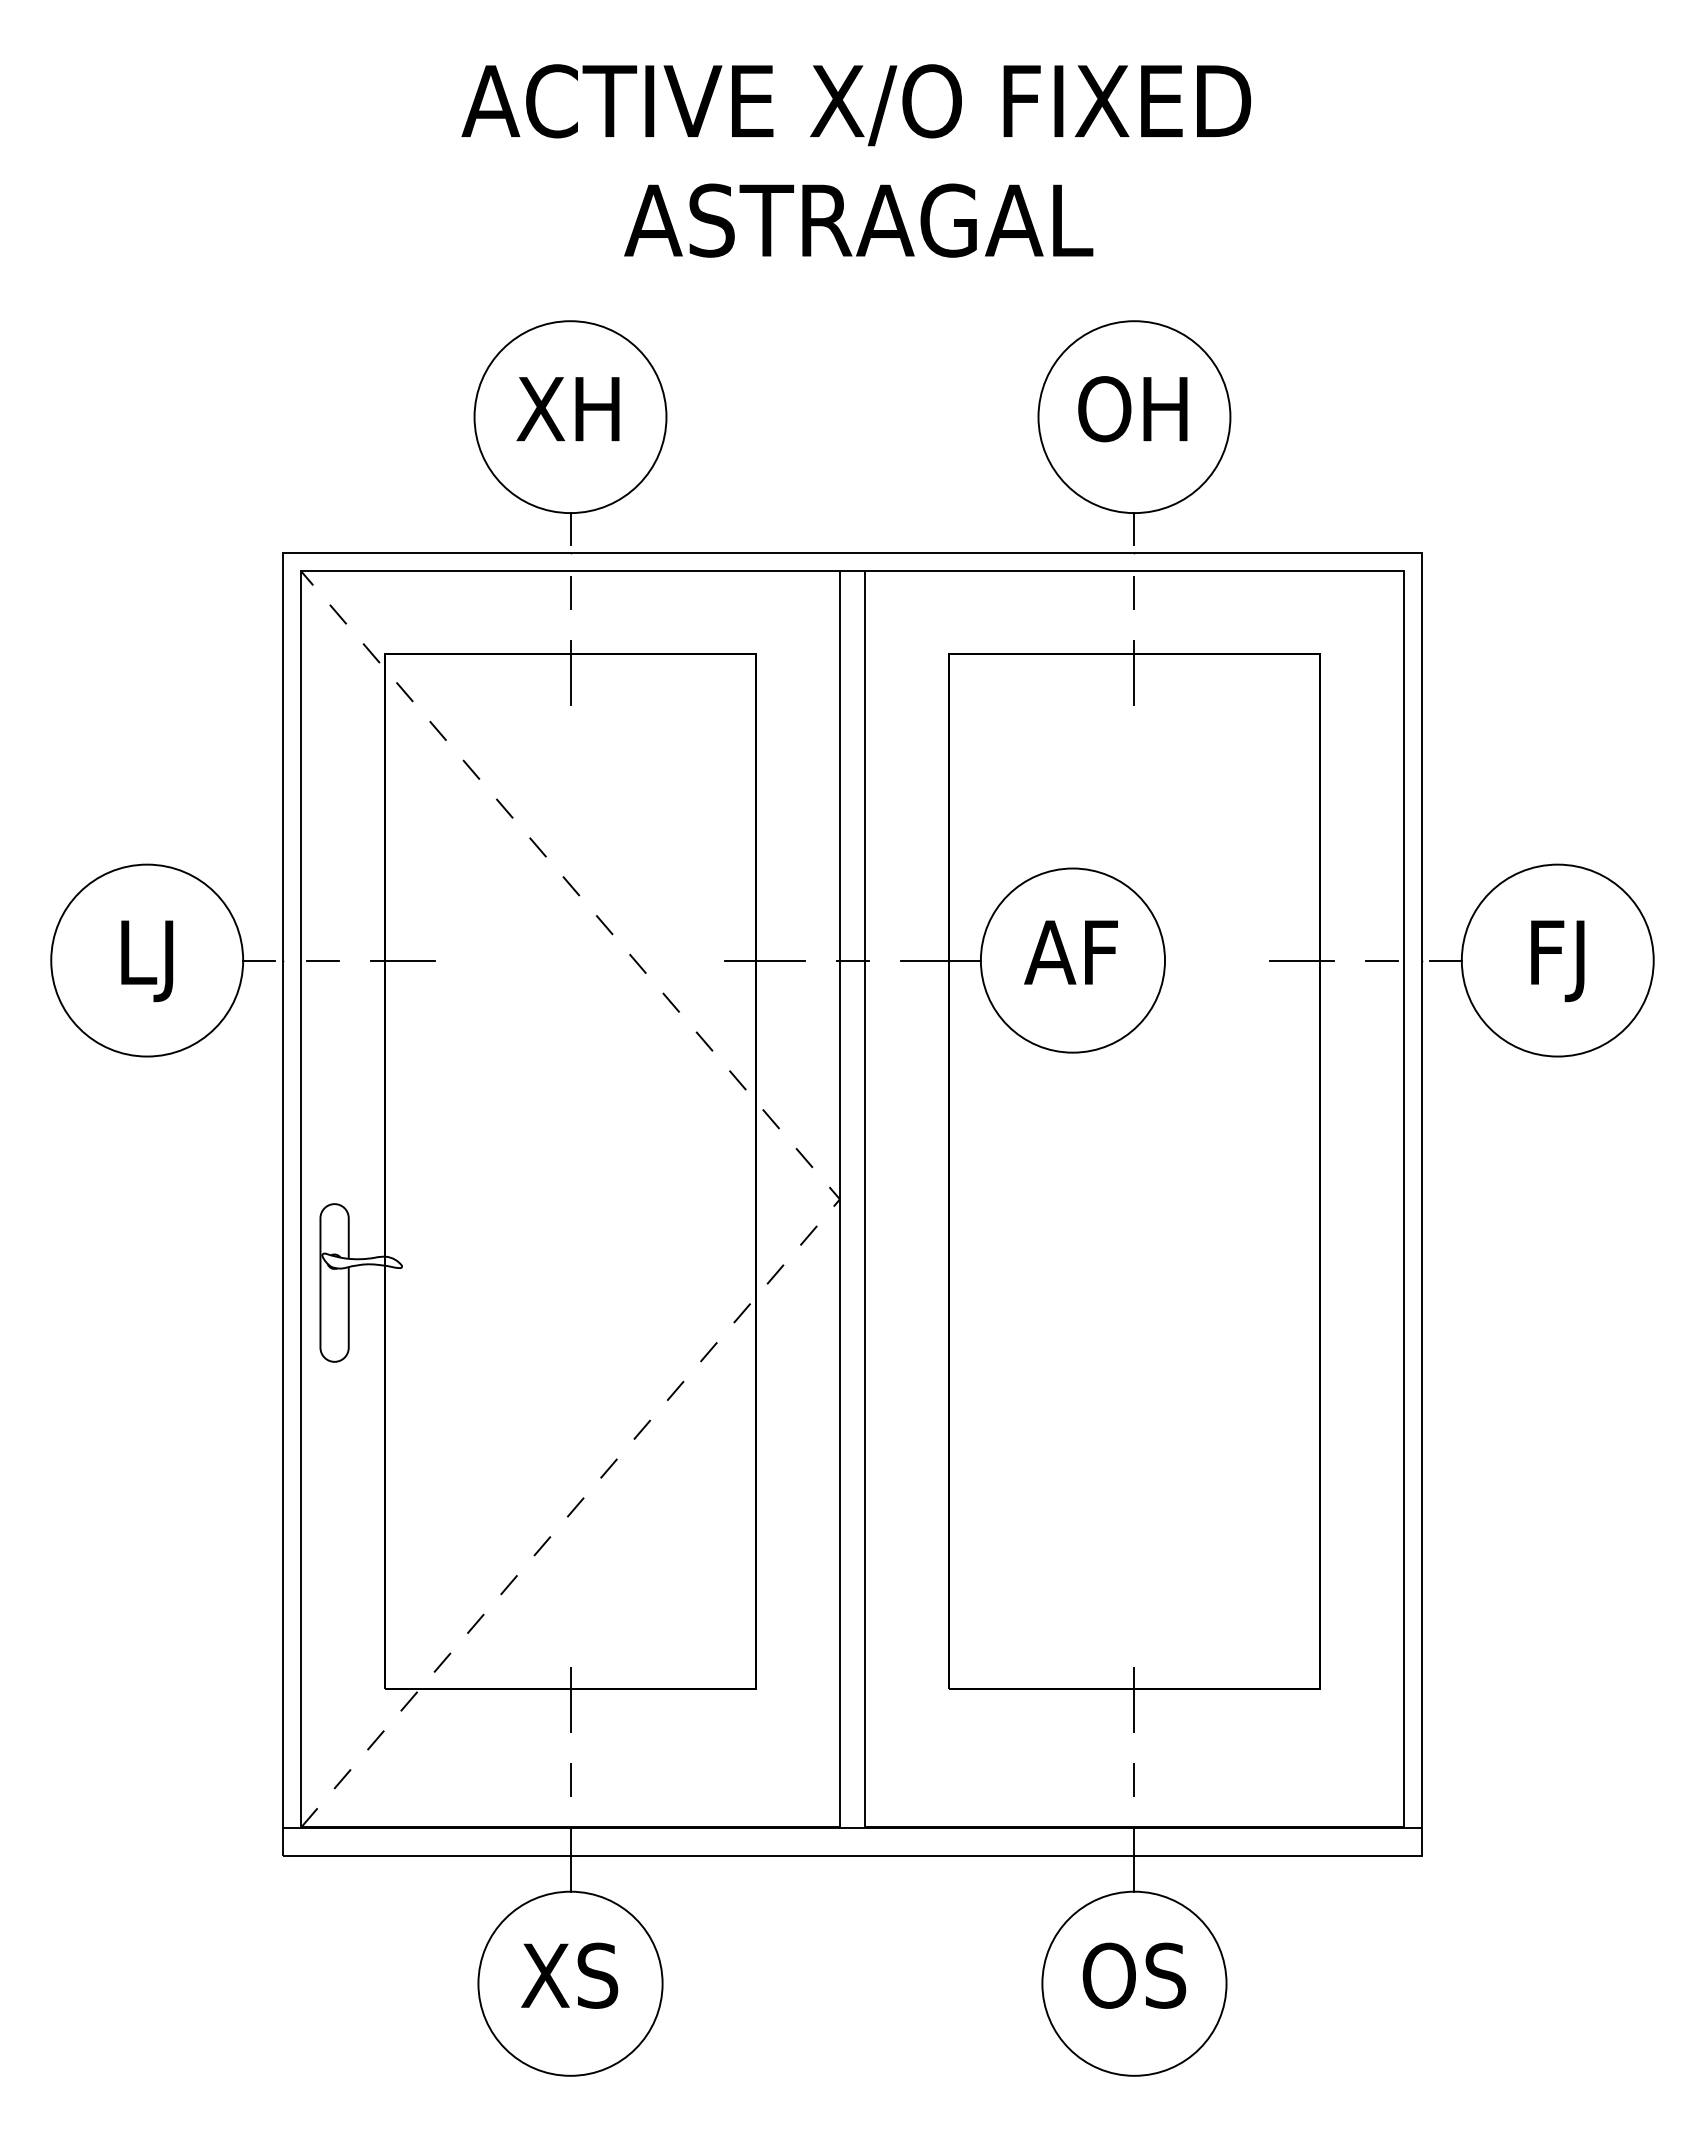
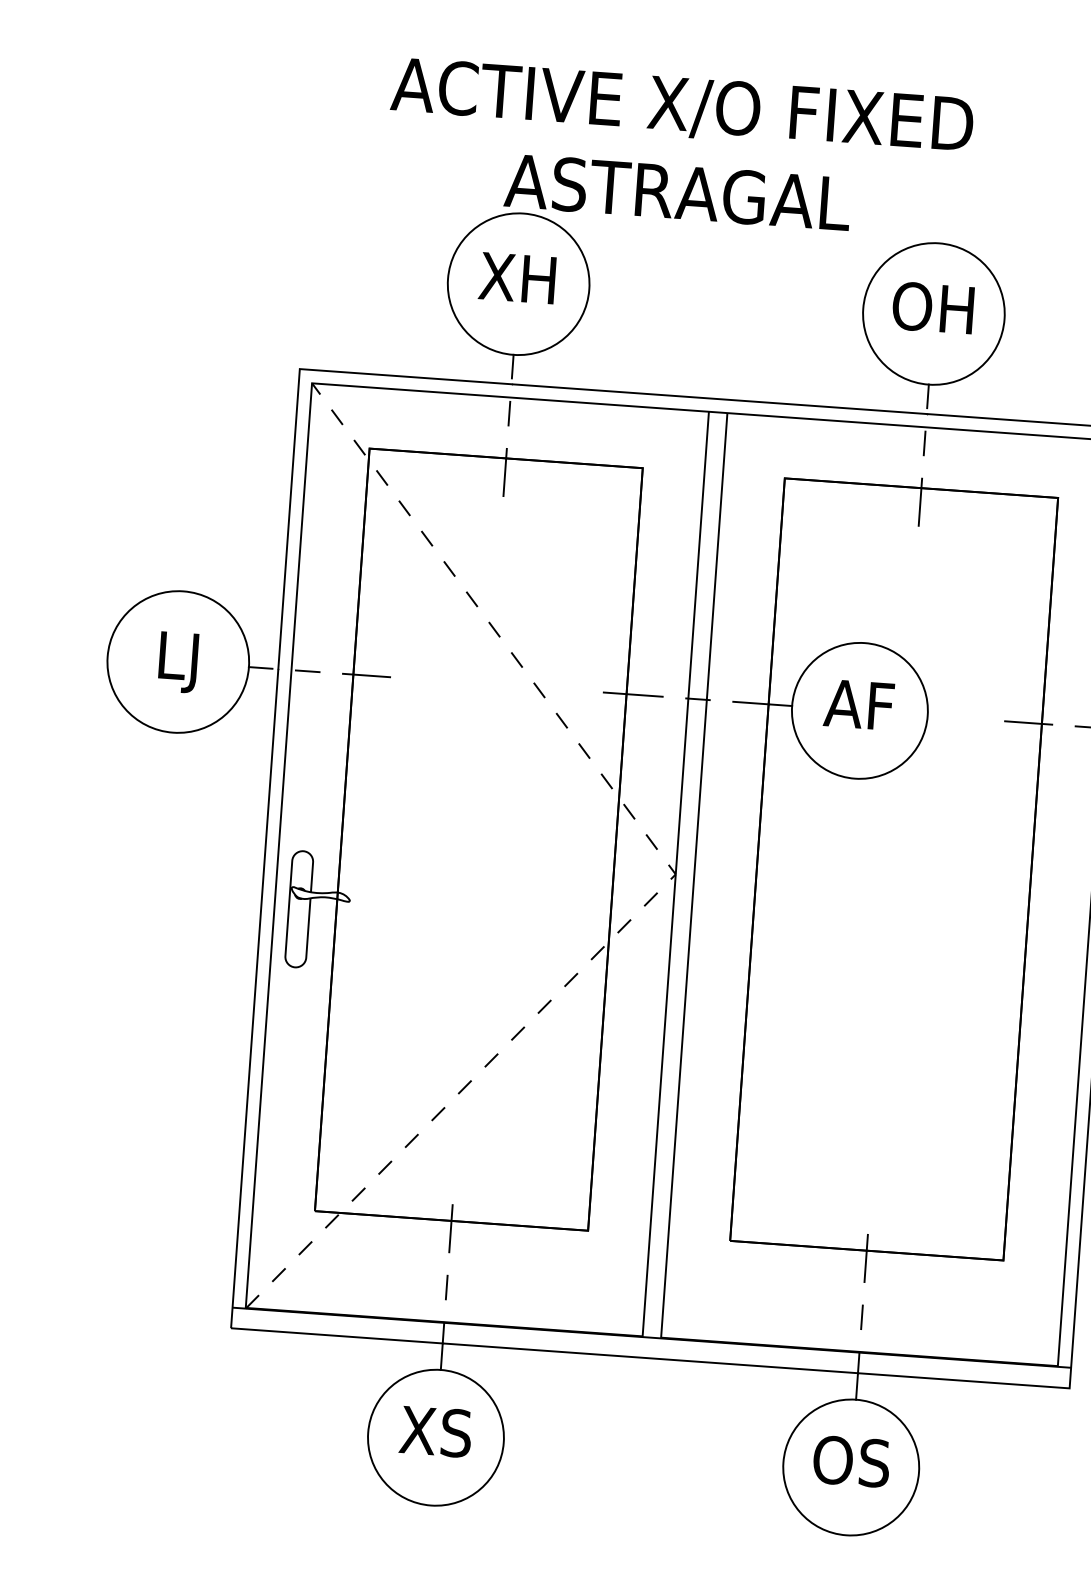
text: (855, 160) -> (678, 147), moved

